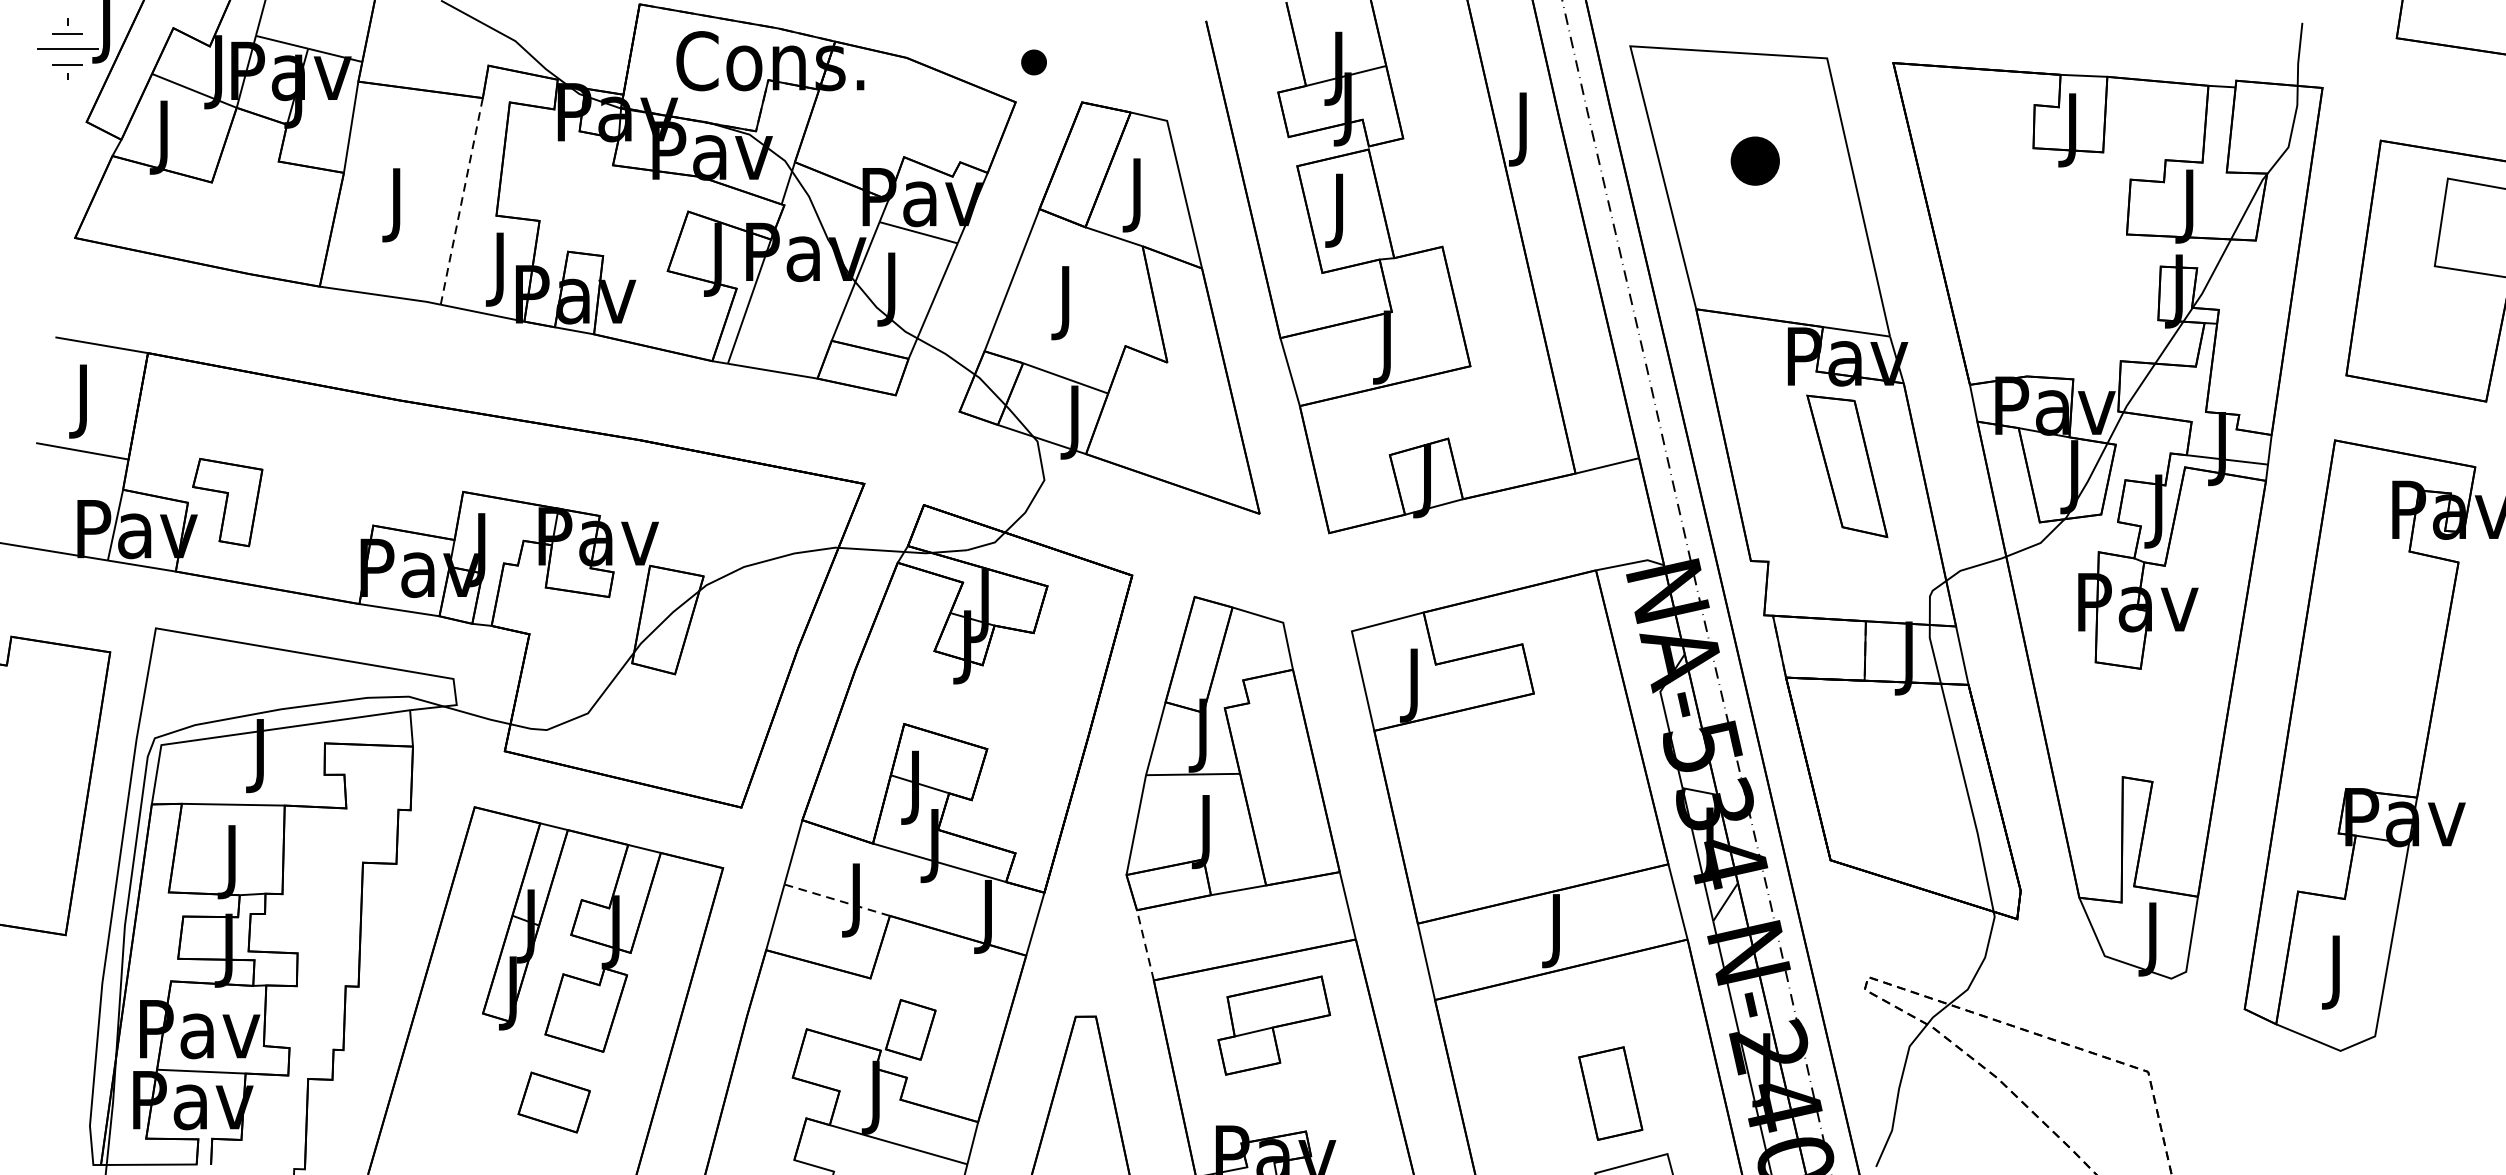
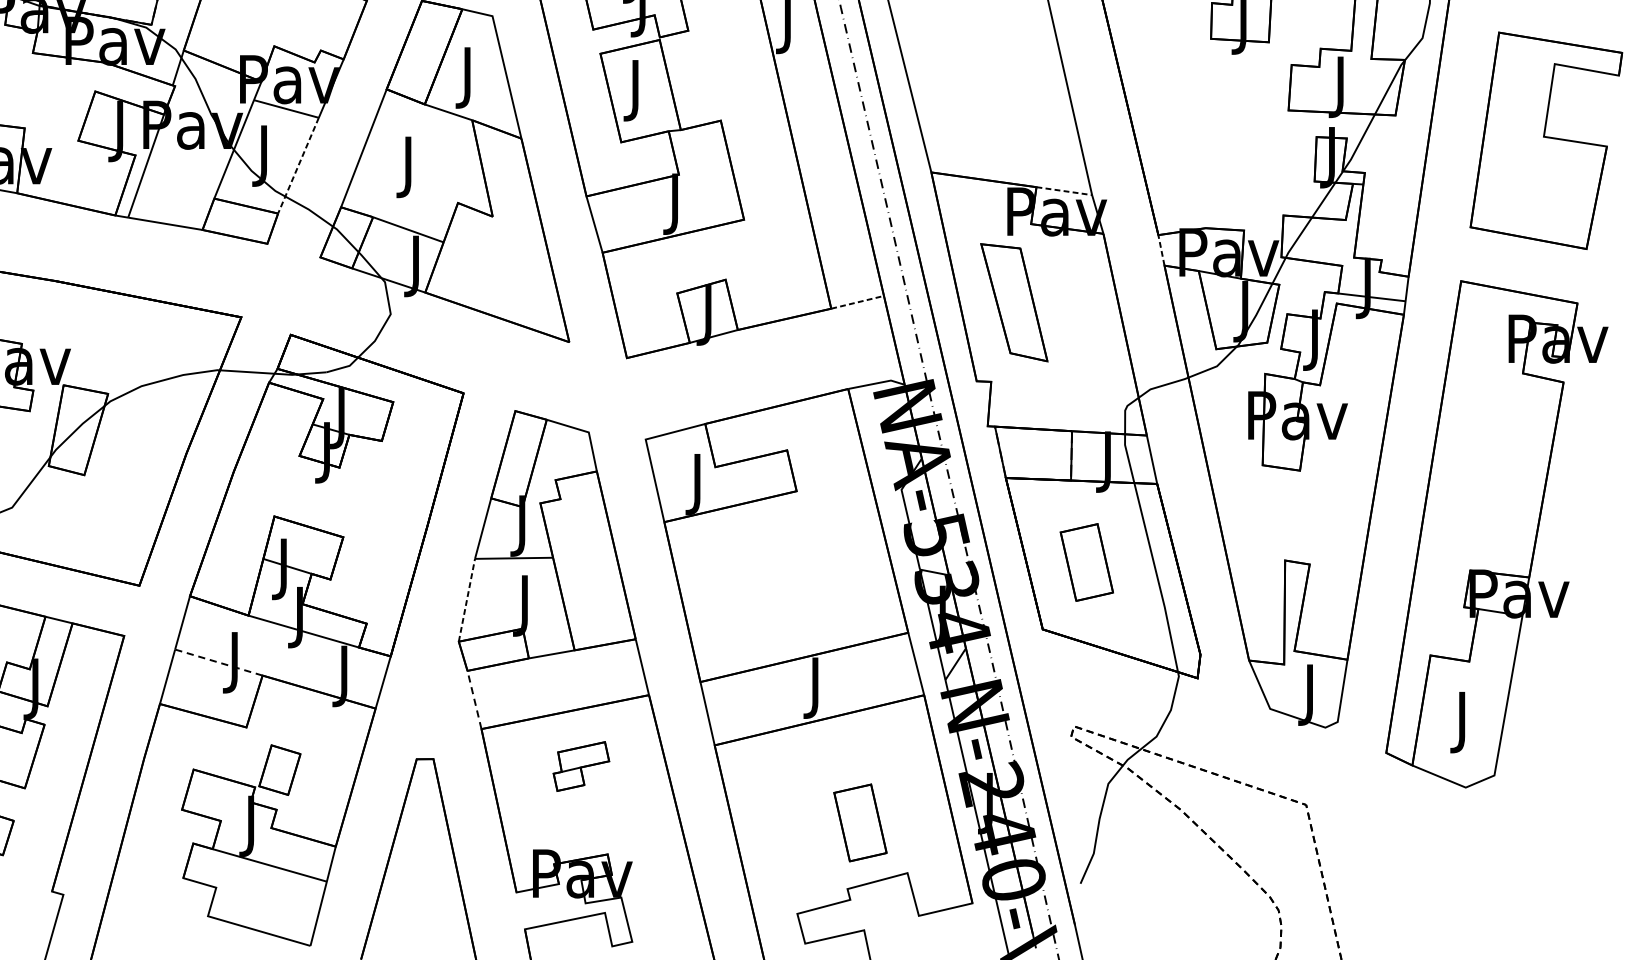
part: (1754, 160) -> (979, 49), removed
line: (933, 301) -> (298, 166), solid -> dashed
line: (1856, 331) -> (1064, 190), solid -> dashed
line: (1973, 403) -> (1161, 250), solid -> dashed
line: (1607, 465) -> (857, 302), solid -> dashed
part: (1847, 465) -> (1014, 302), moved
part: (1883, 779) -> (1086, 562), added
line: (1136, 825) -> (467, 600), solid -> dashed
part: (1274, 1025) -> (581, 766), size x0.6

